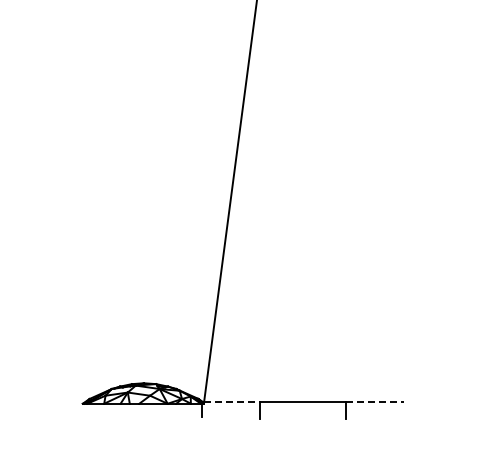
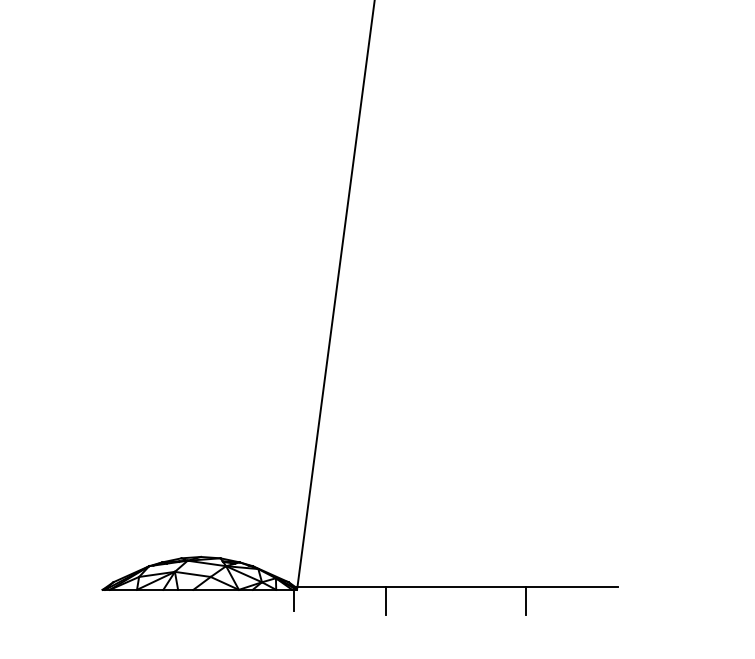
line: (231, 402) -> (341, 587), dashed -> solid
line: (374, 402) -> (571, 587), dashed -> solid

